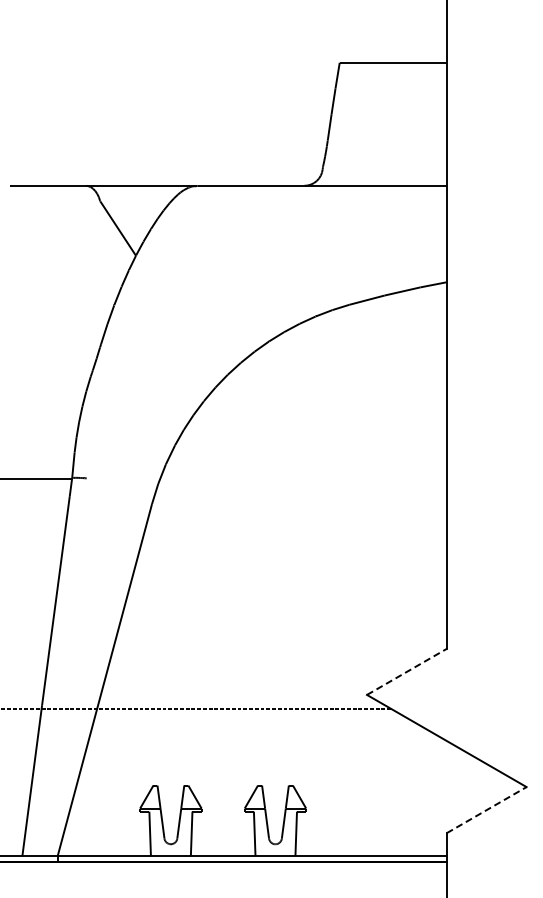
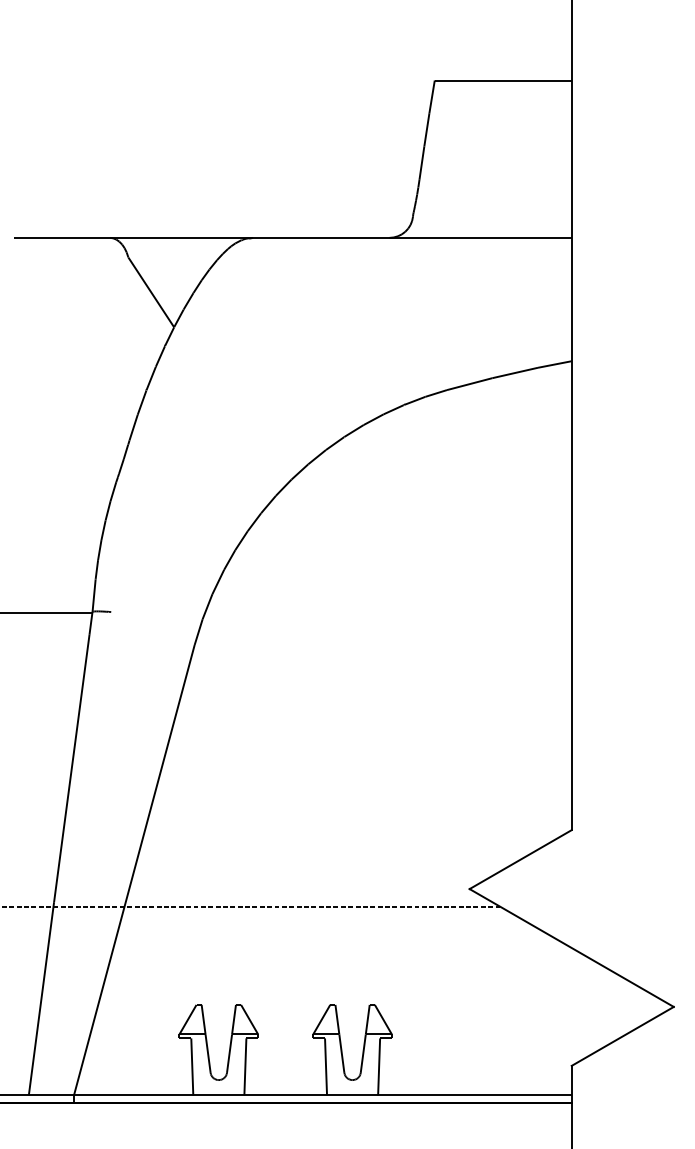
line: (407, 671) -> (521, 859), dashed -> solid
line: (487, 809) -> (623, 1035), dashed -> solid

